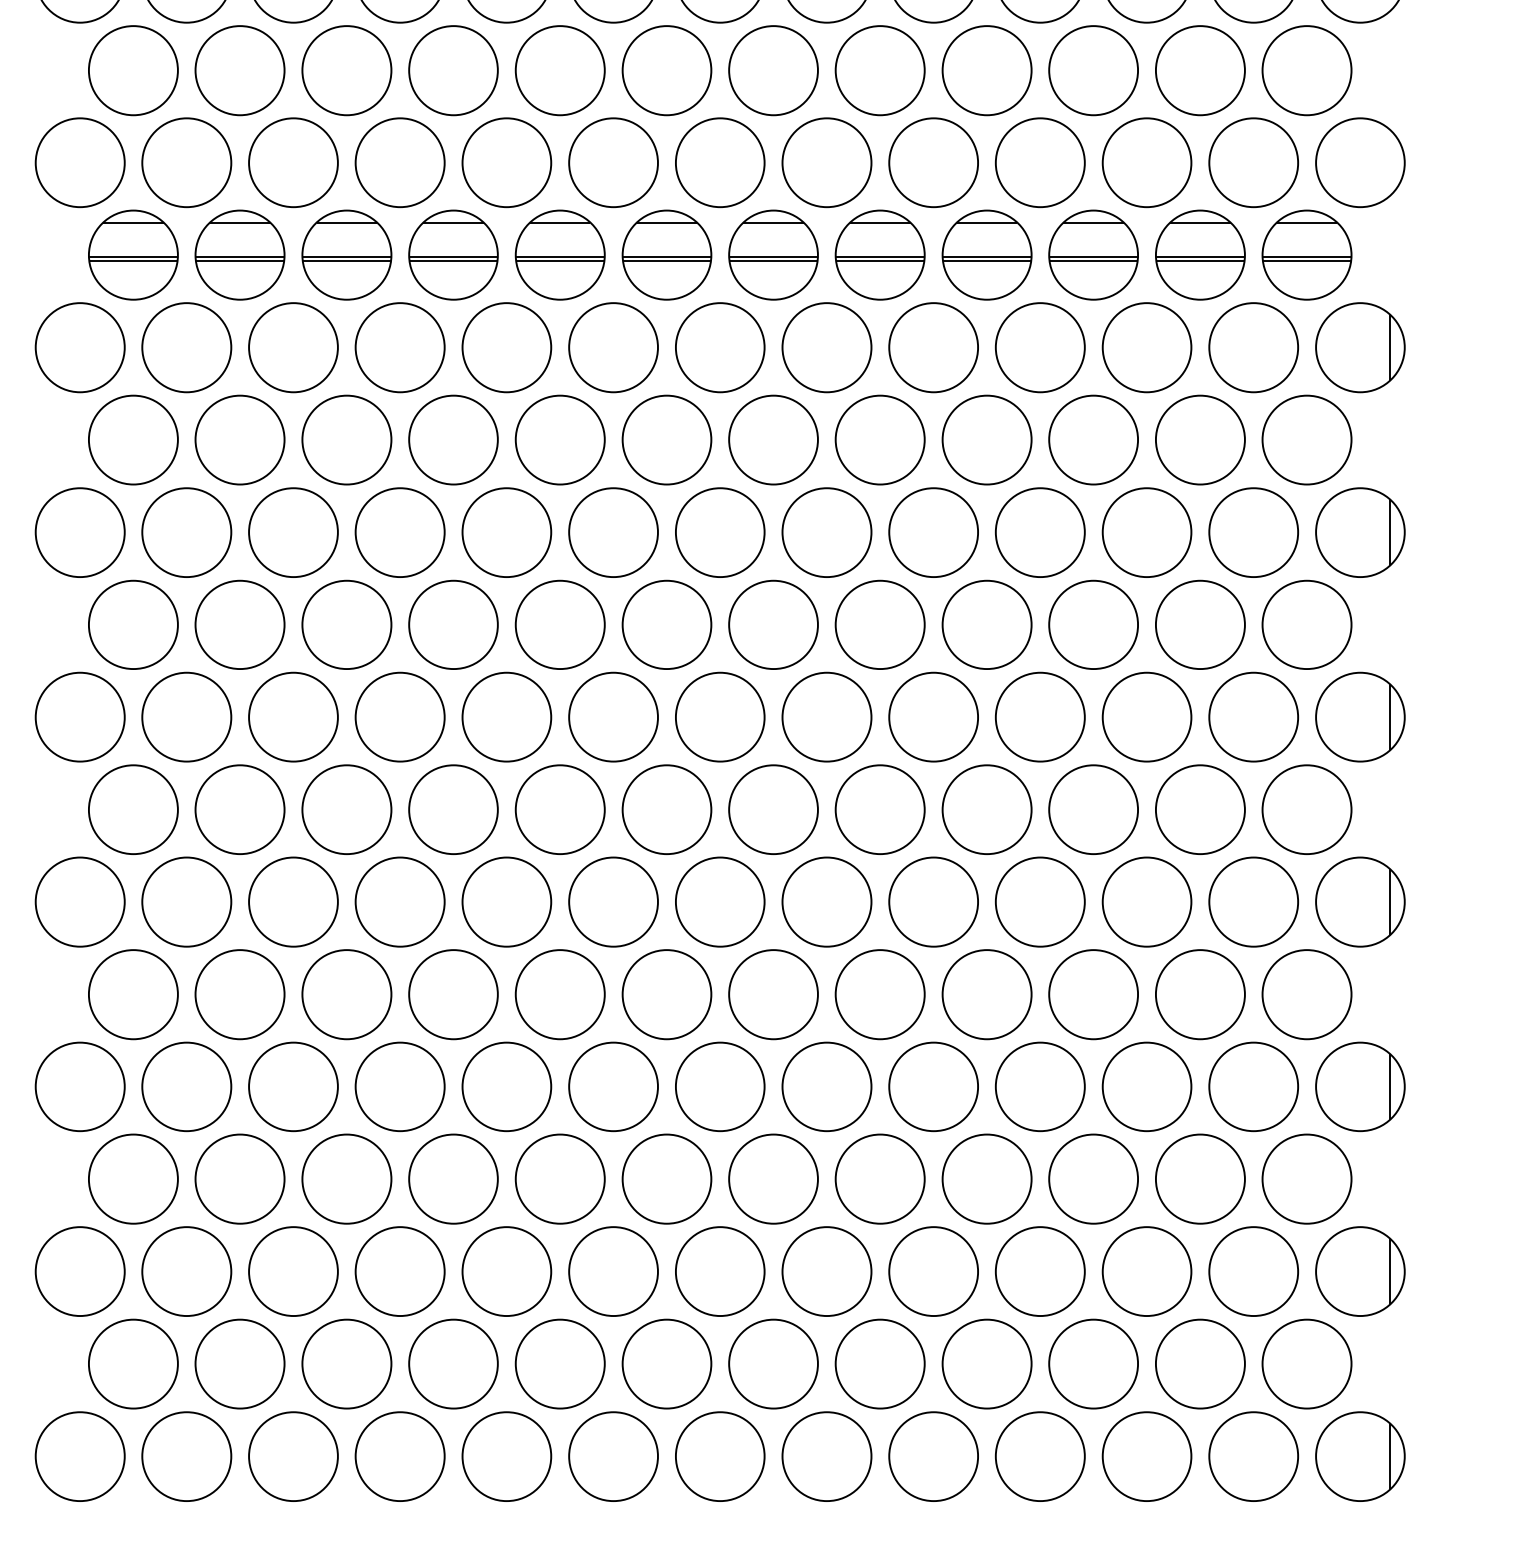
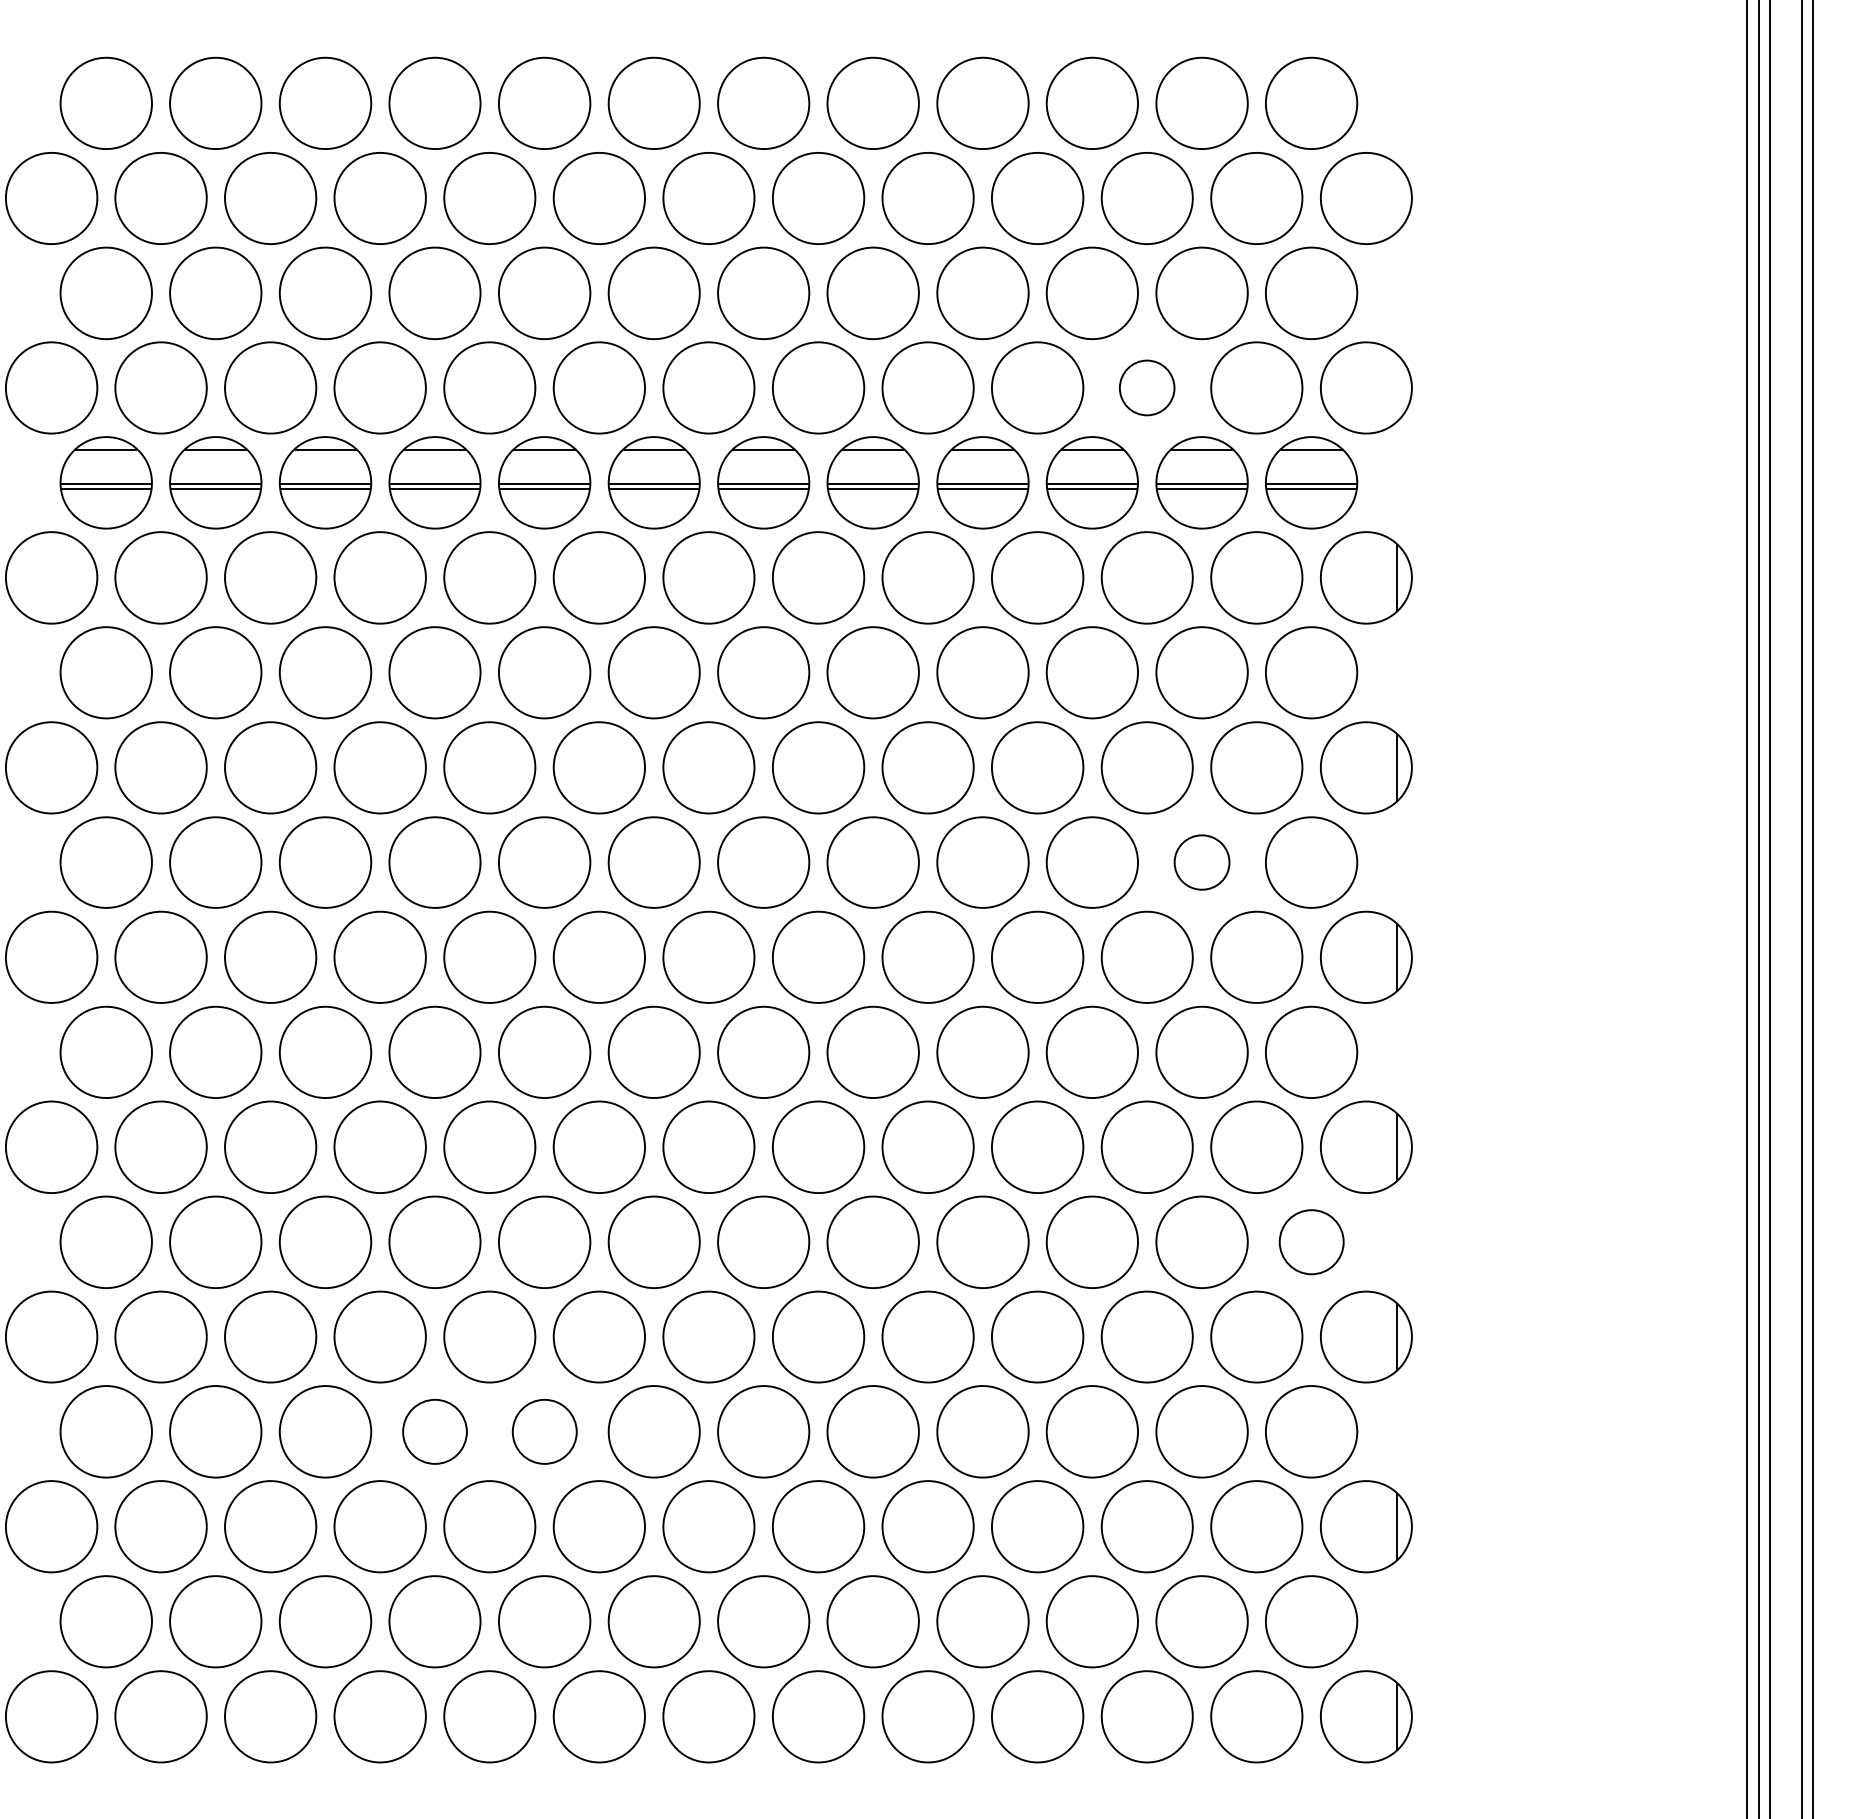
part: (1146, 162) -> (1146, 387), size x0.6
part: (1199, 624) -> (1201, 862), size x0.6
part: (1306, 993) -> (1311, 1241), size x0.7
part: (453, 1178) -> (434, 1431), size x0.7
part: (560, 1178) -> (544, 1431), size x0.7

